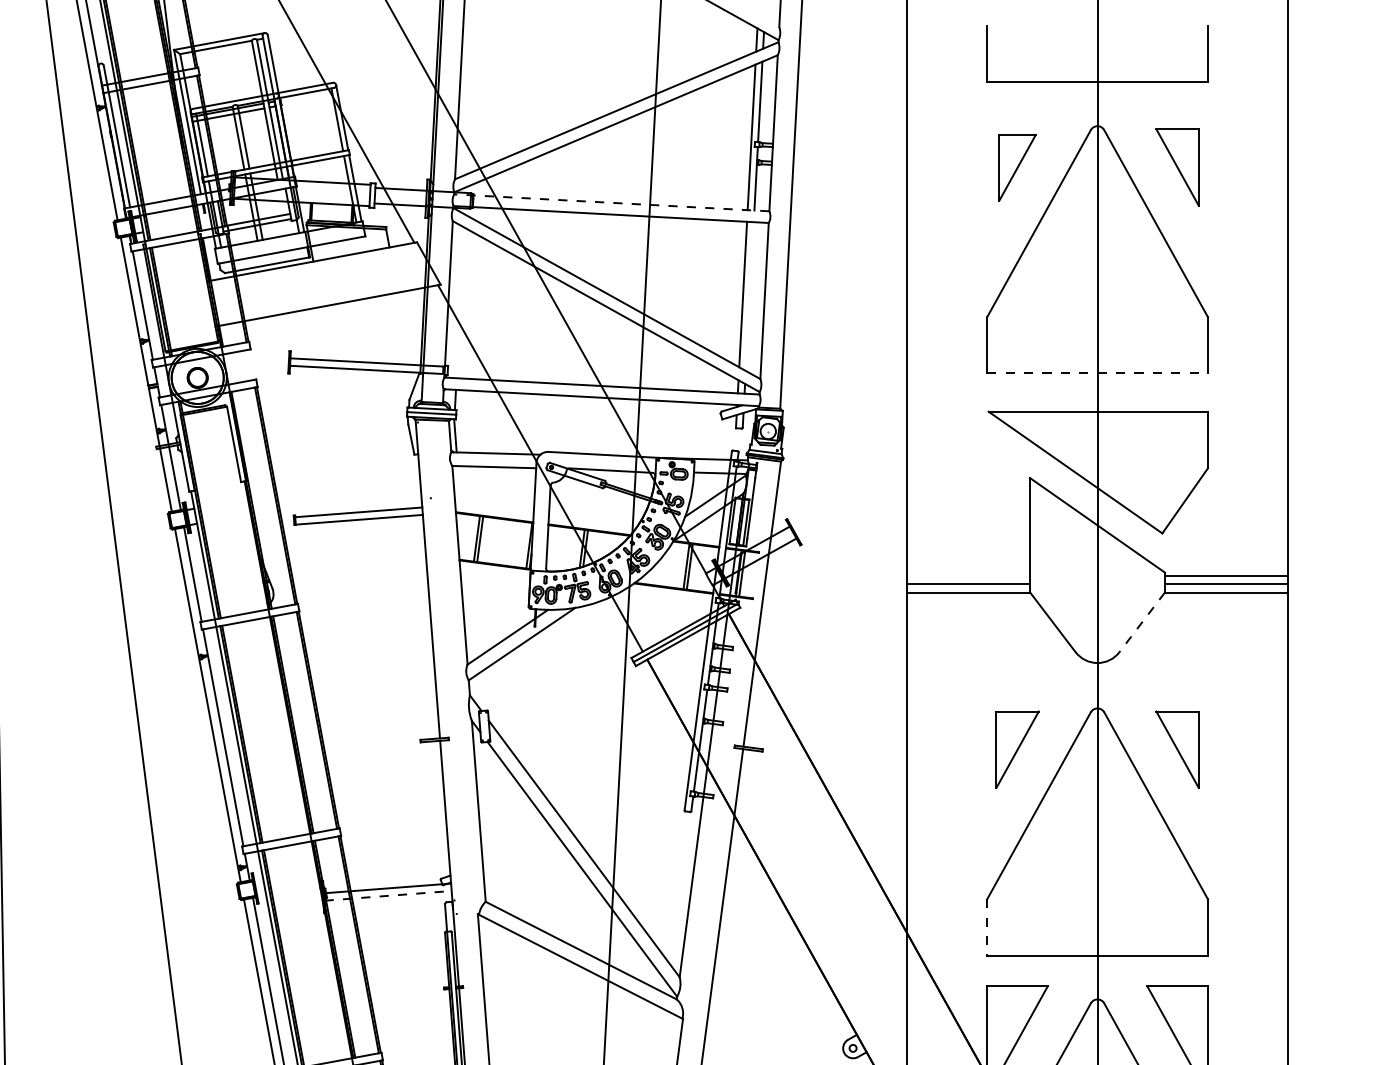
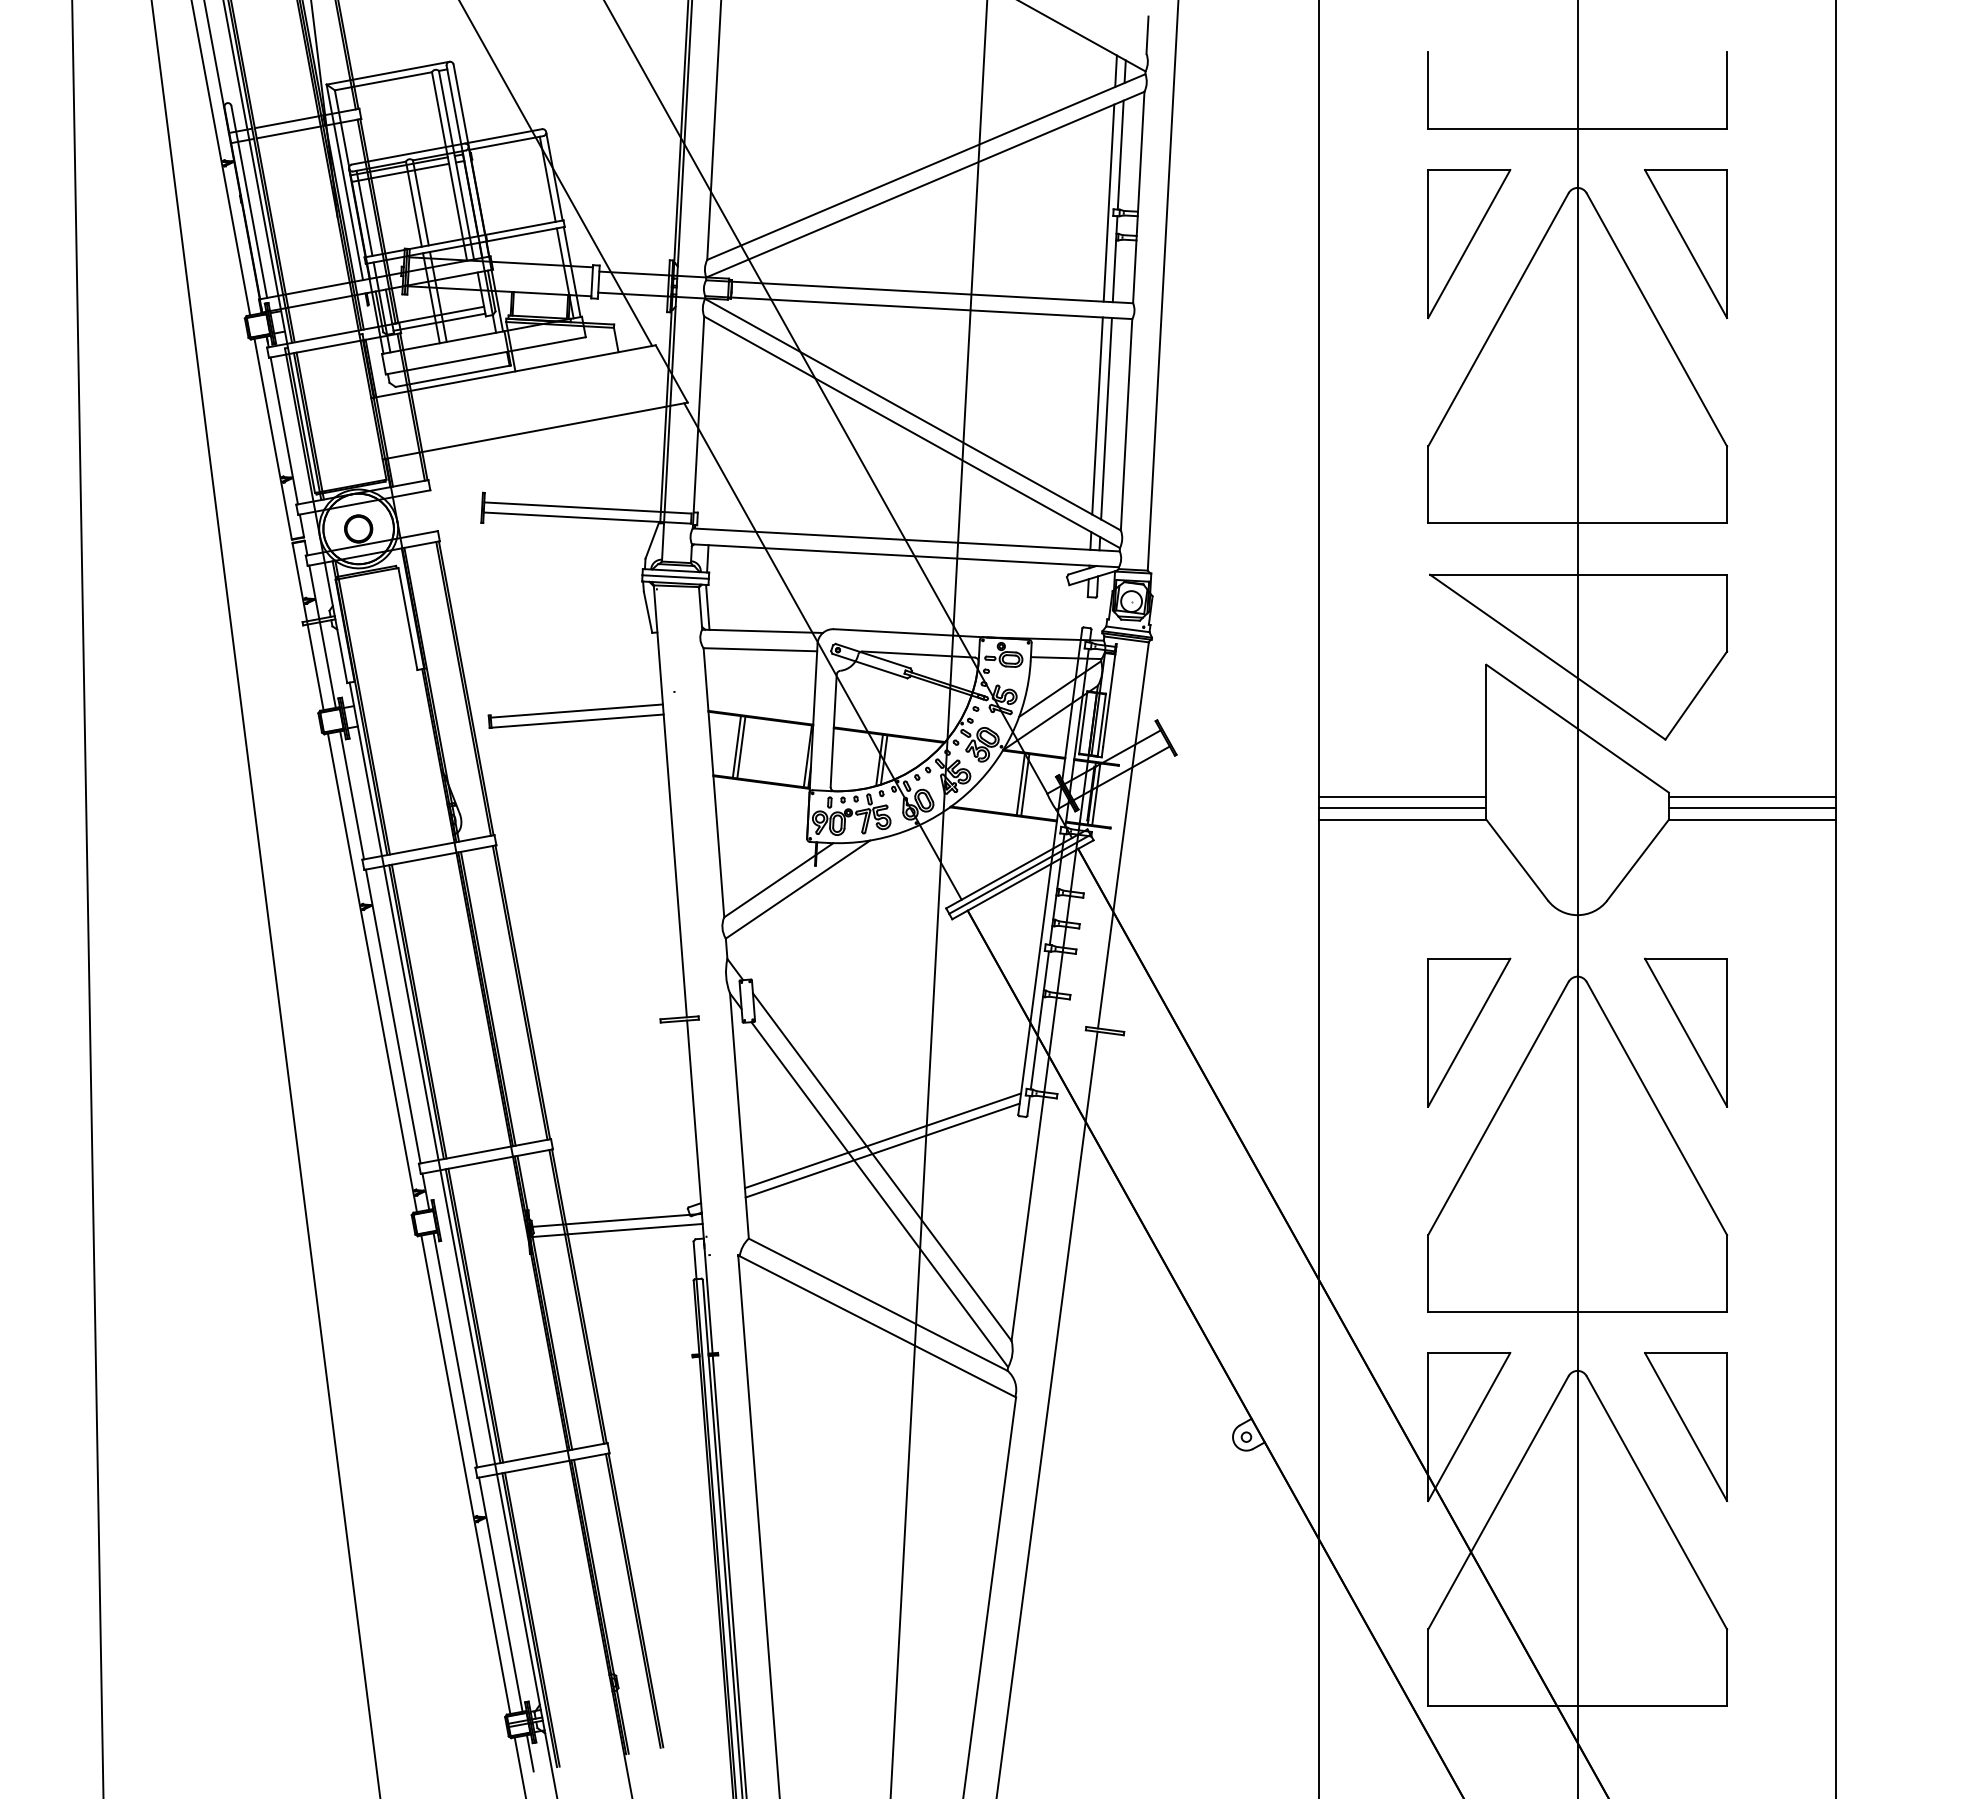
part: (1017, 167) -> (1469, 244), size x1.67
part: (1177, 167) -> (1686, 244), size x1.43
line: (611, 202) -> (919, 291), dashed -> solid
line: (749, 296) -> (1106, 418), added
line: (1098, 373) -> (1578, 522), dashed -> solid
line: (968, 575) -> (1402, 796), added
line: (1142, 622) -> (1638, 860), dashed -> solid
part: (1017, 749) -> (1469, 1032), size x1.43
part: (1177, 749) -> (1685, 1032), size x1.43
line: (584, 829) -> (882, 1140), added
line: (584, 836) -> (882, 1150), added
line: (388, 895) -> (617, 1230), dashed -> solid
line: (987, 927) -> (1428, 1273), dashed -> solid

